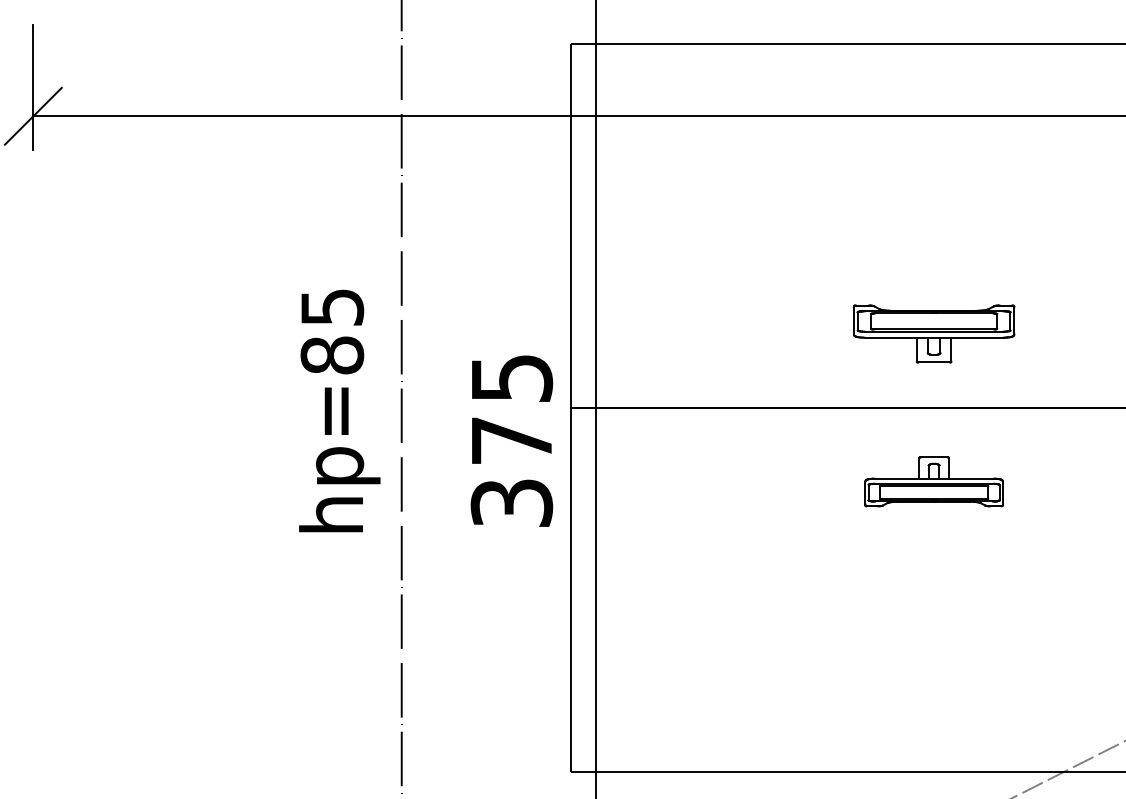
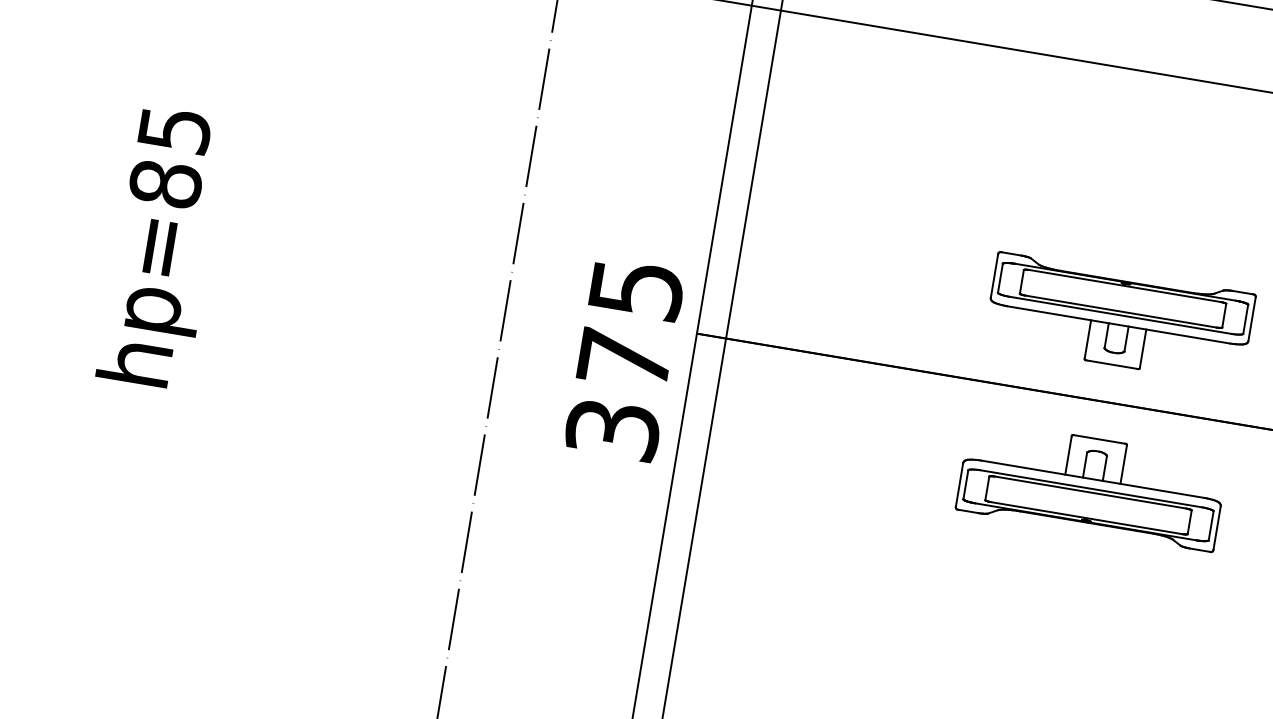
part: (933, 333) -> (1119, 318), size x1.43
text: (339, 410) -> (163, 247), moved
part: (933, 481) -> (1091, 484), size x1.67

